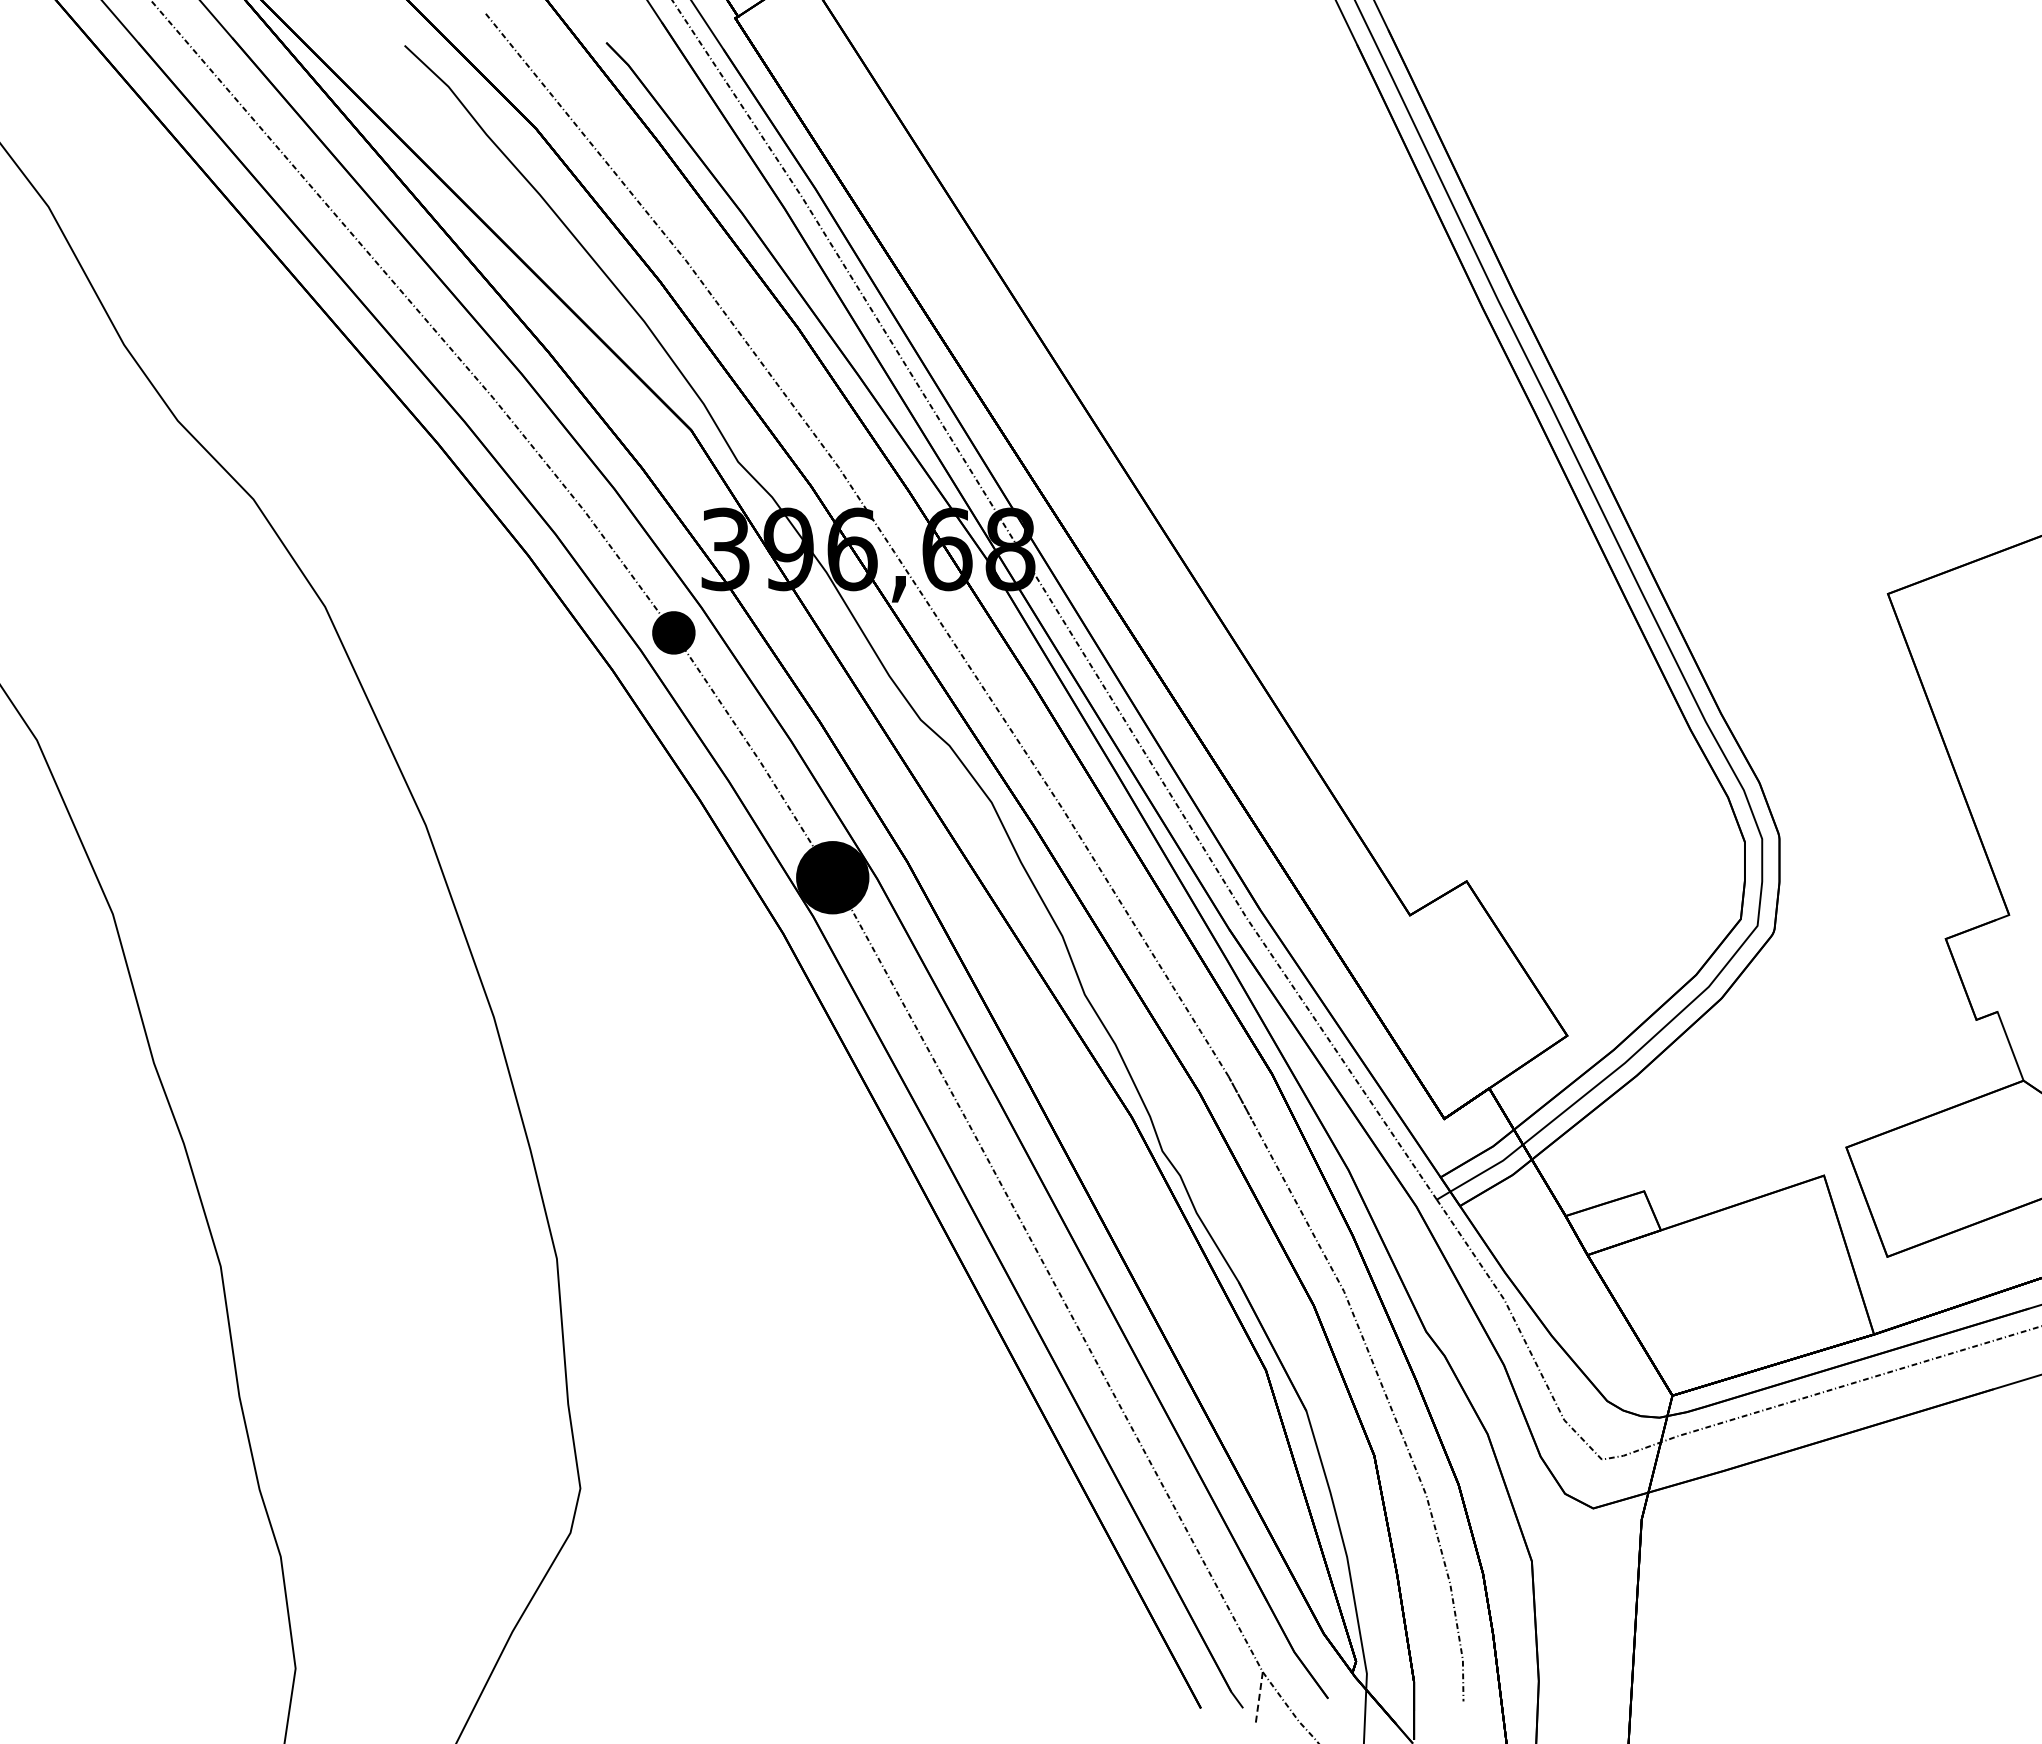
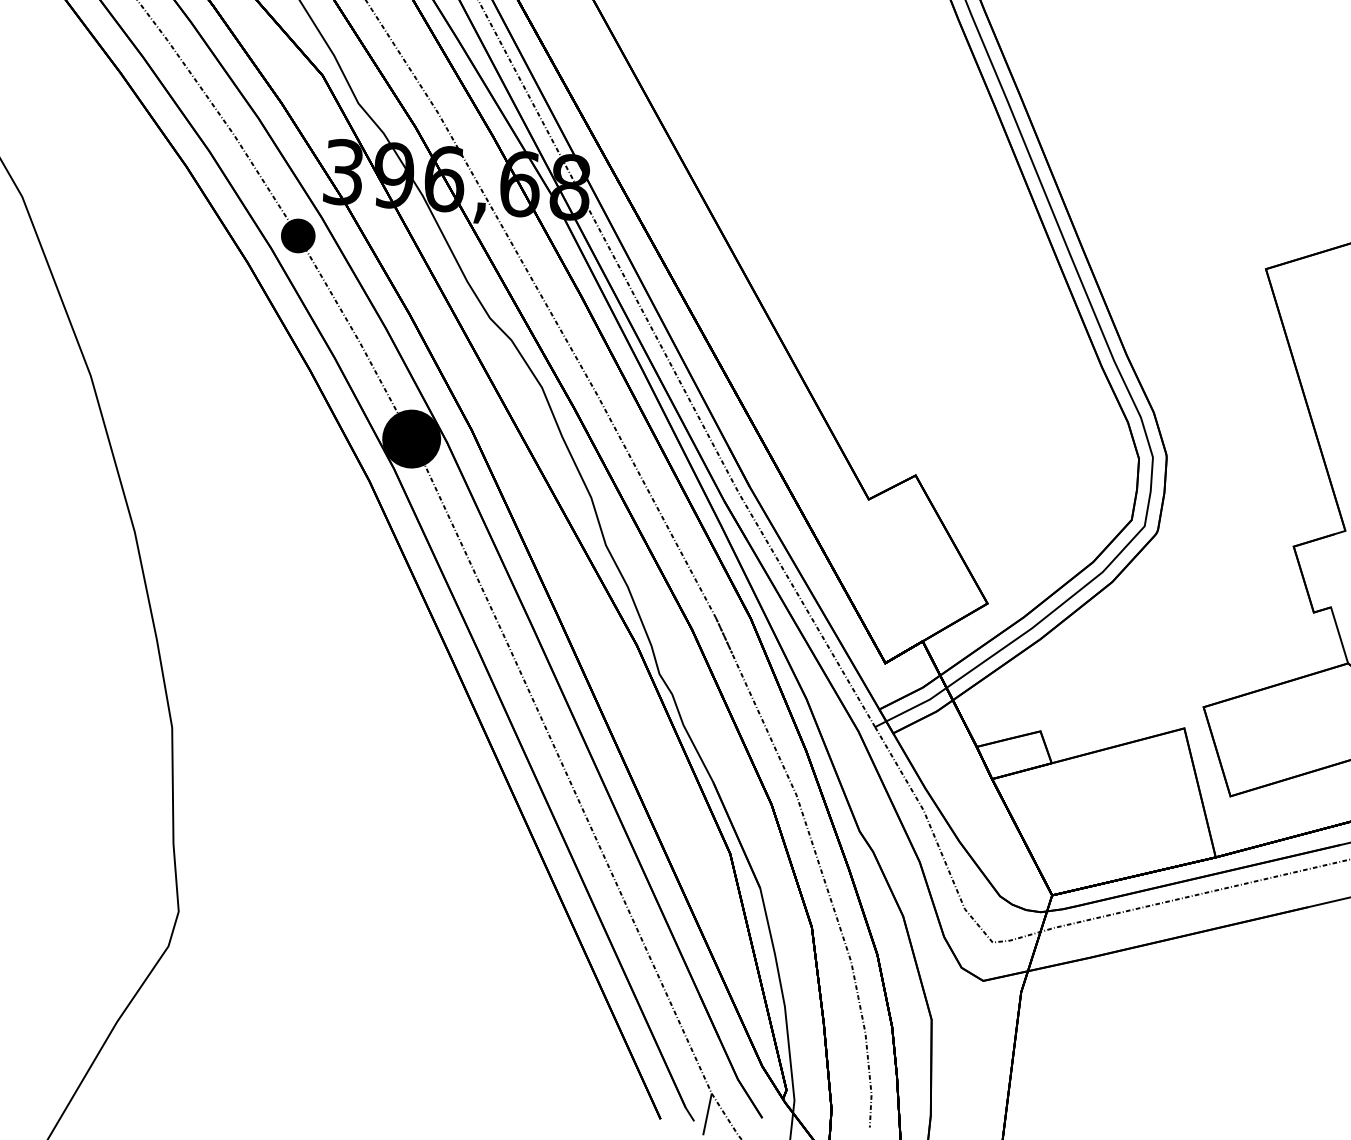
line: (1259, 1698) -> (707, 1114), dashed -> solid

